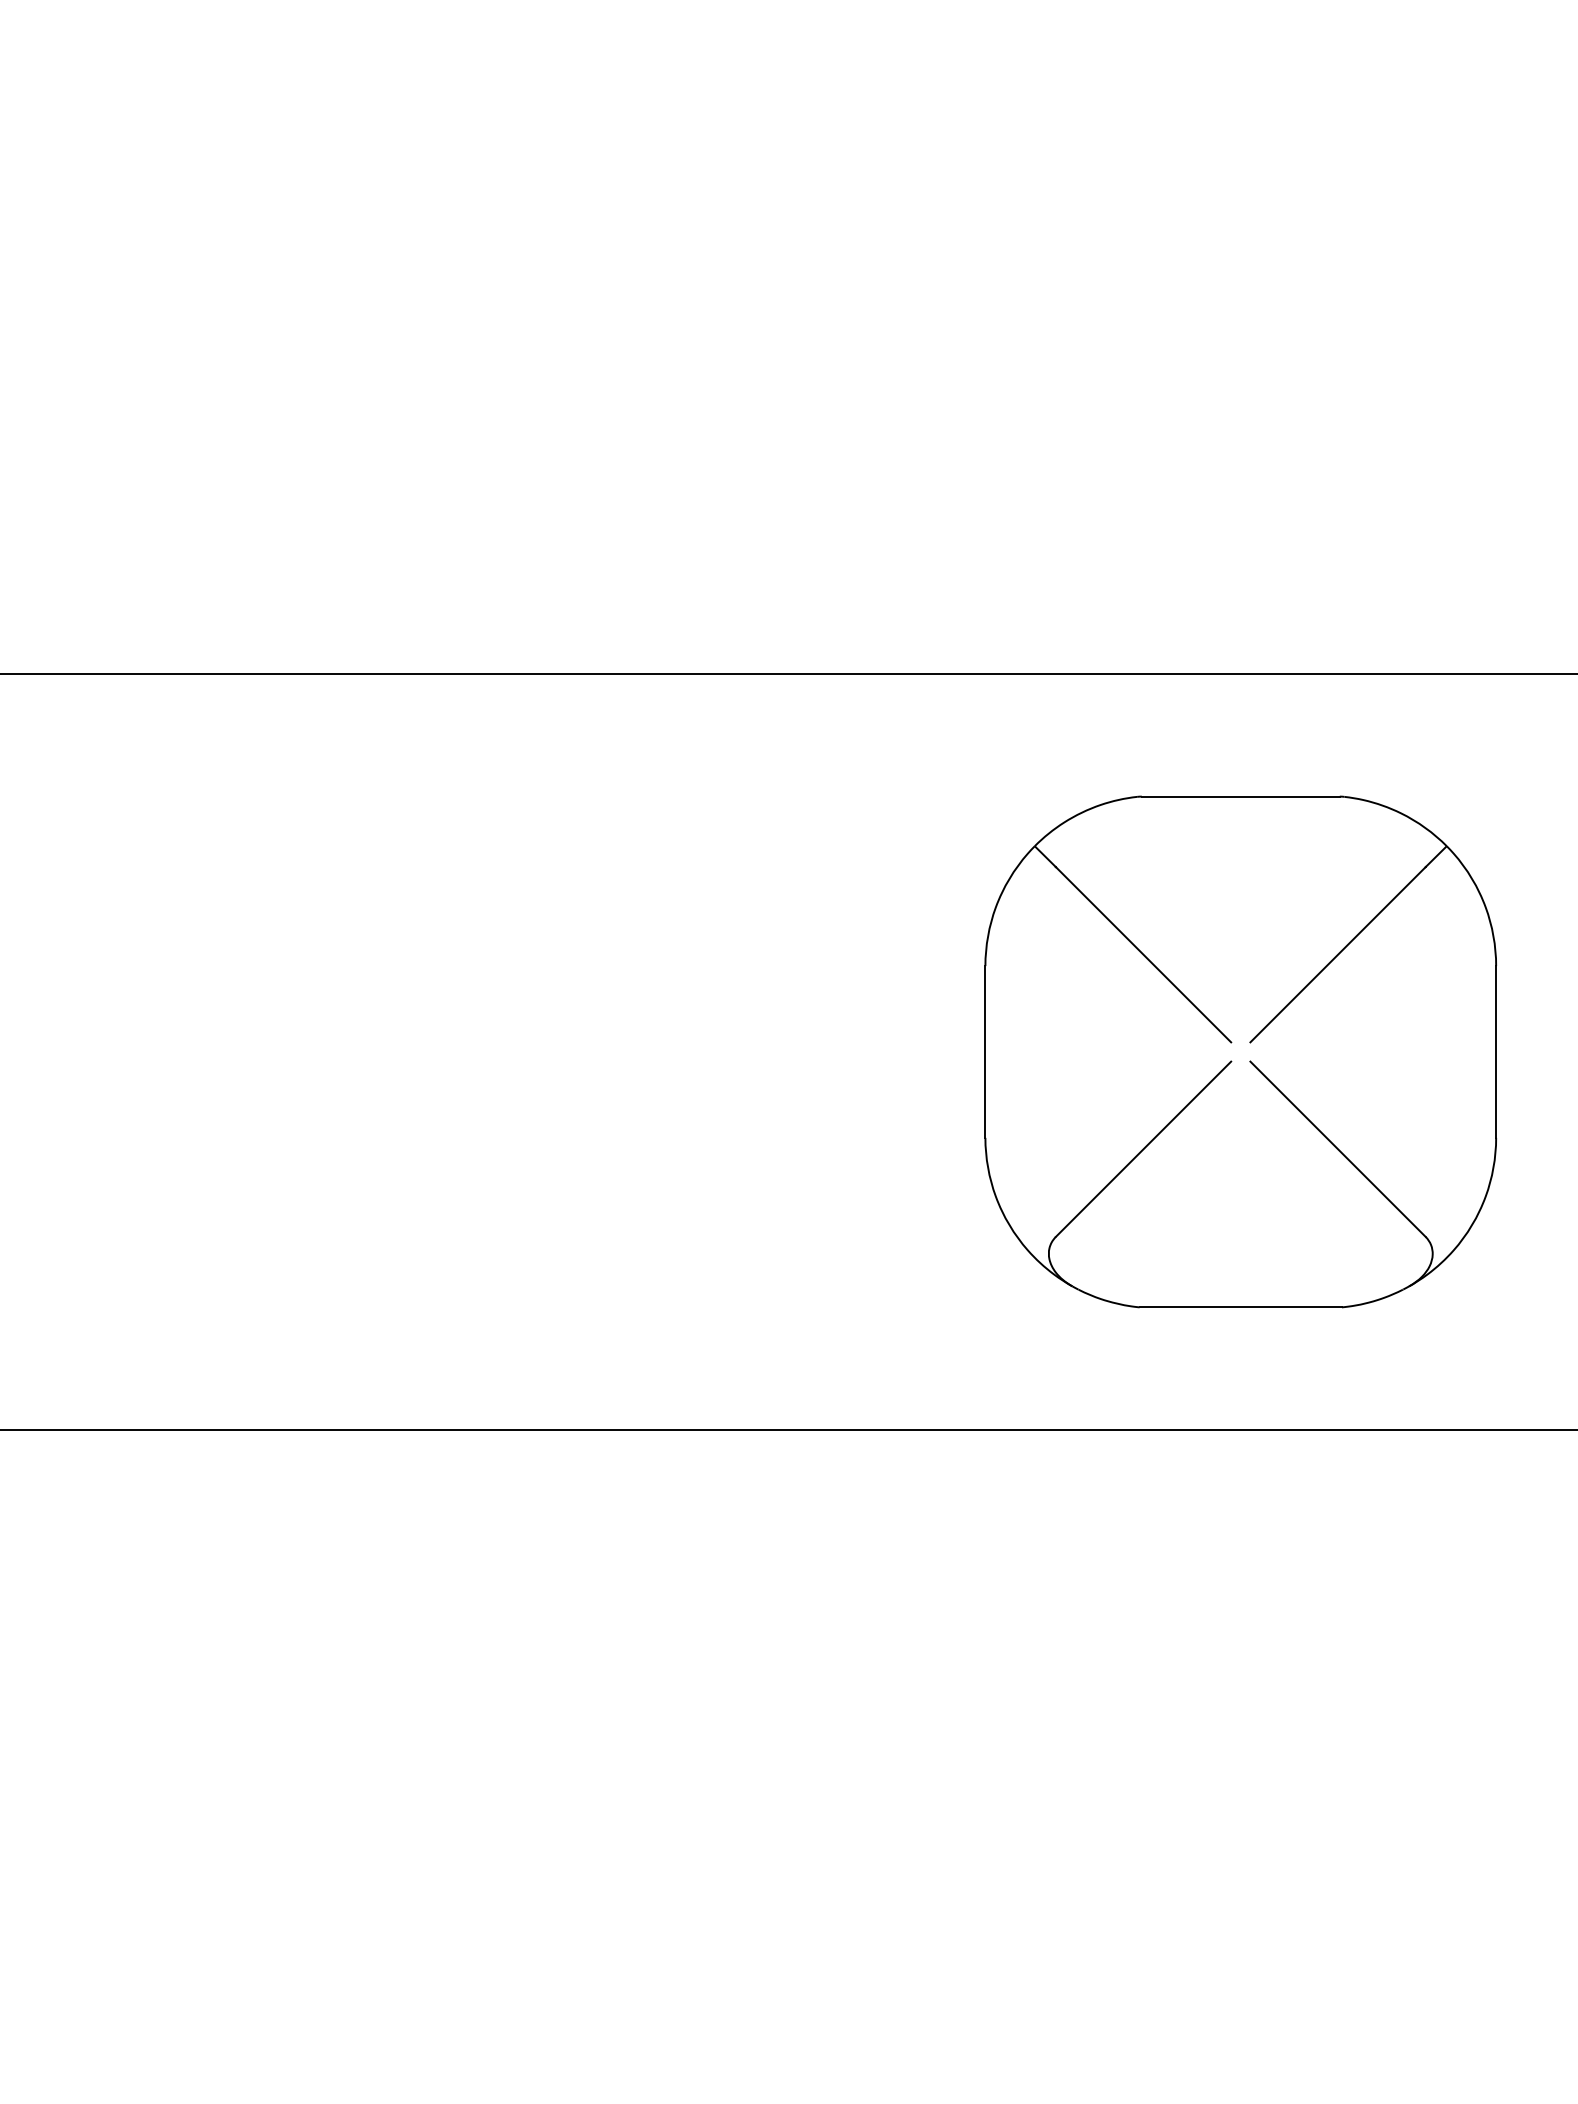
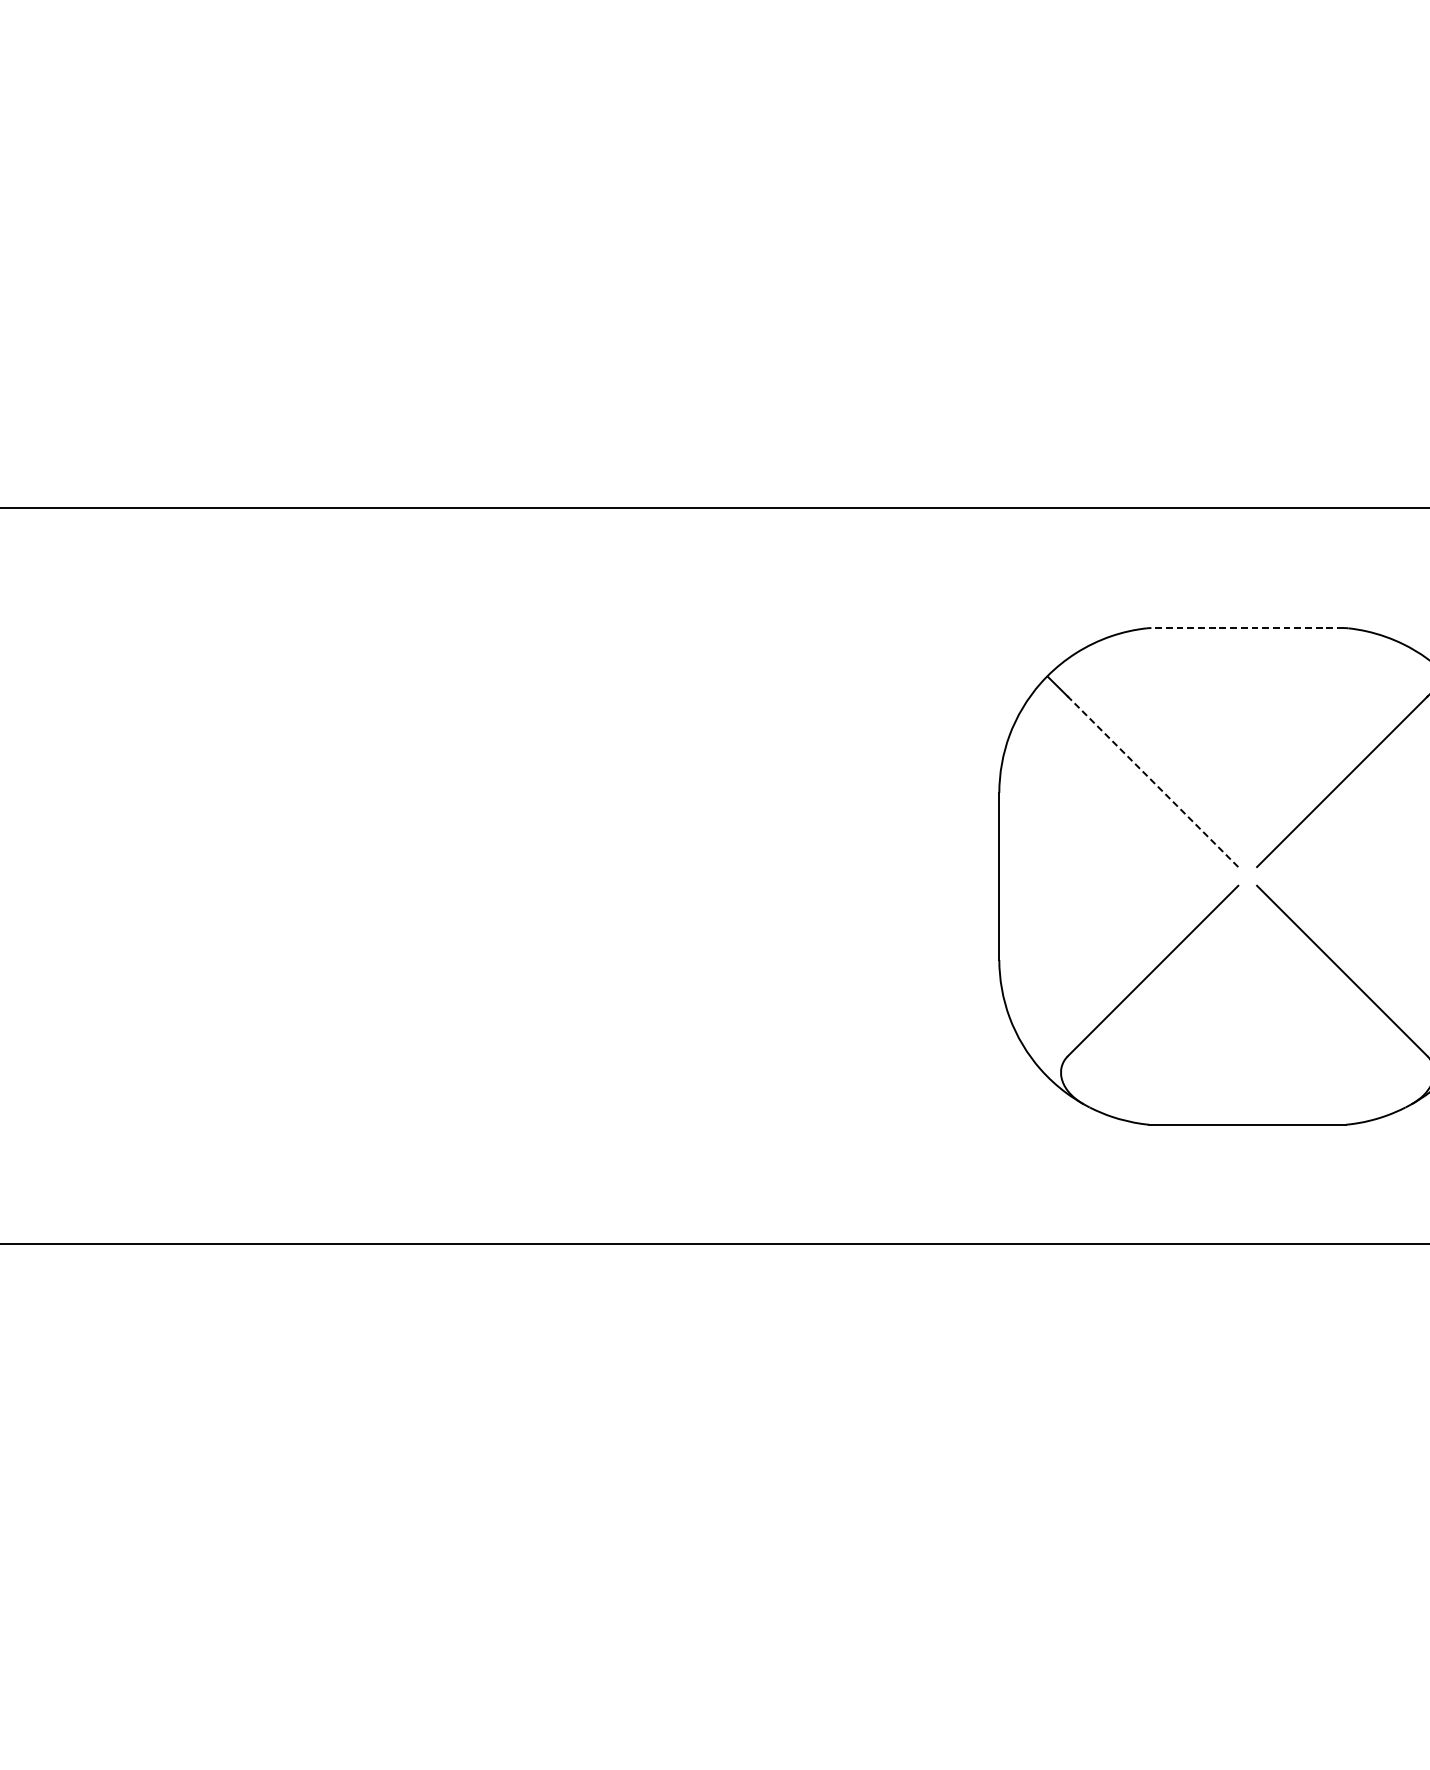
line: (1240, 796) -> (1247, 627), solid -> dashed
line: (1143, 954) -> (1153, 781), solid -> dashed

